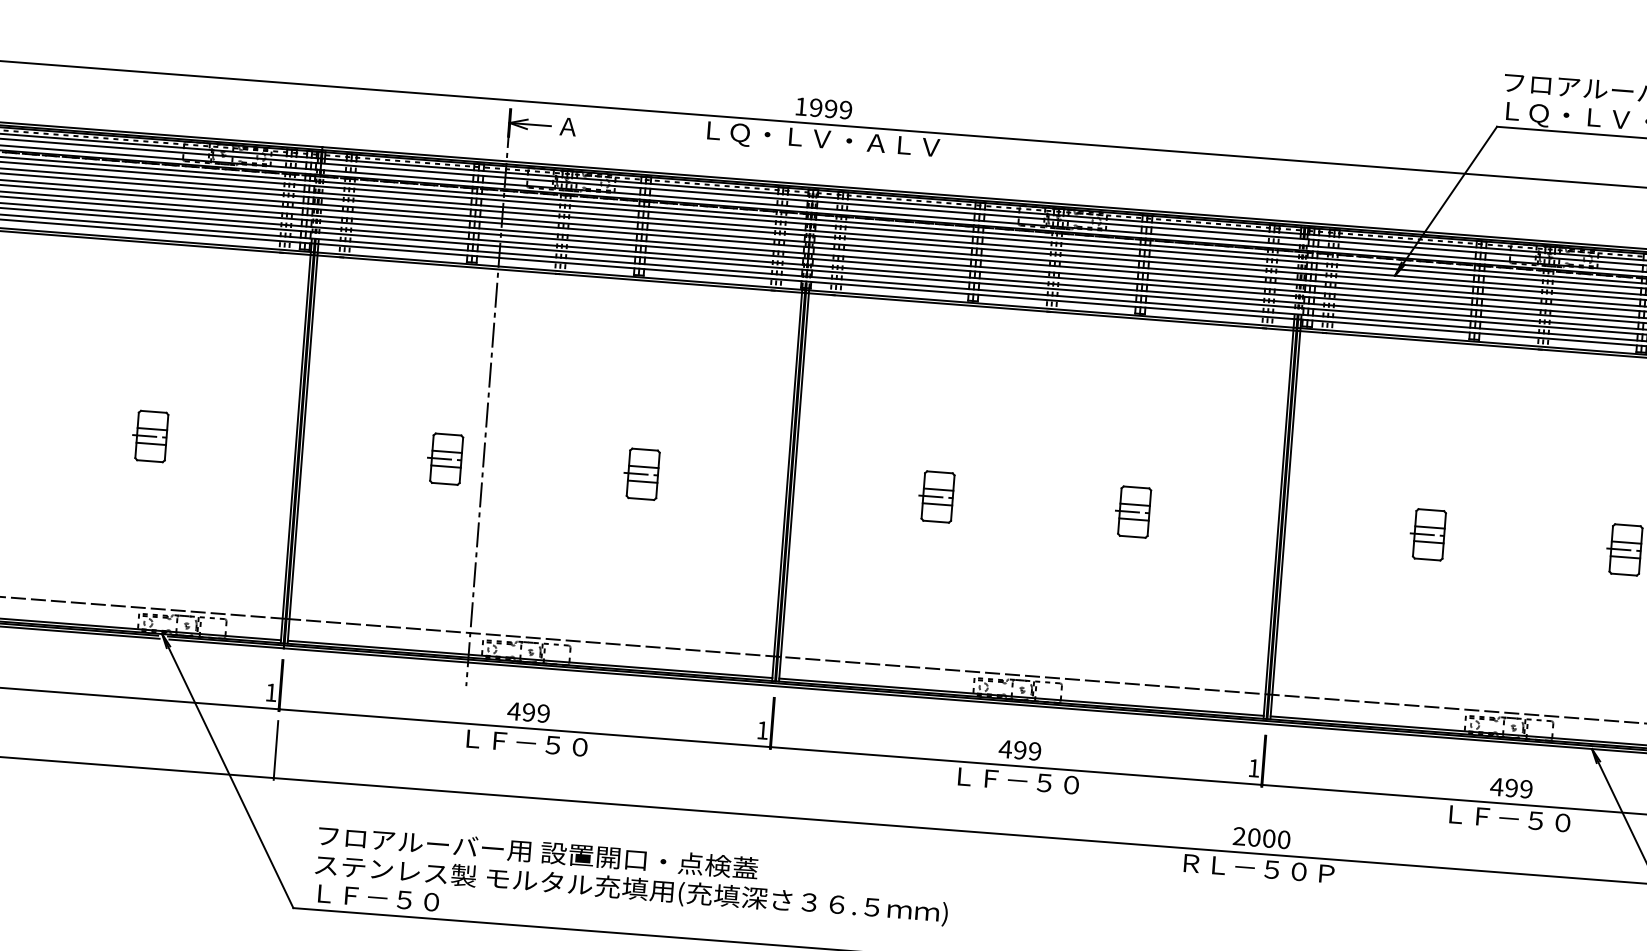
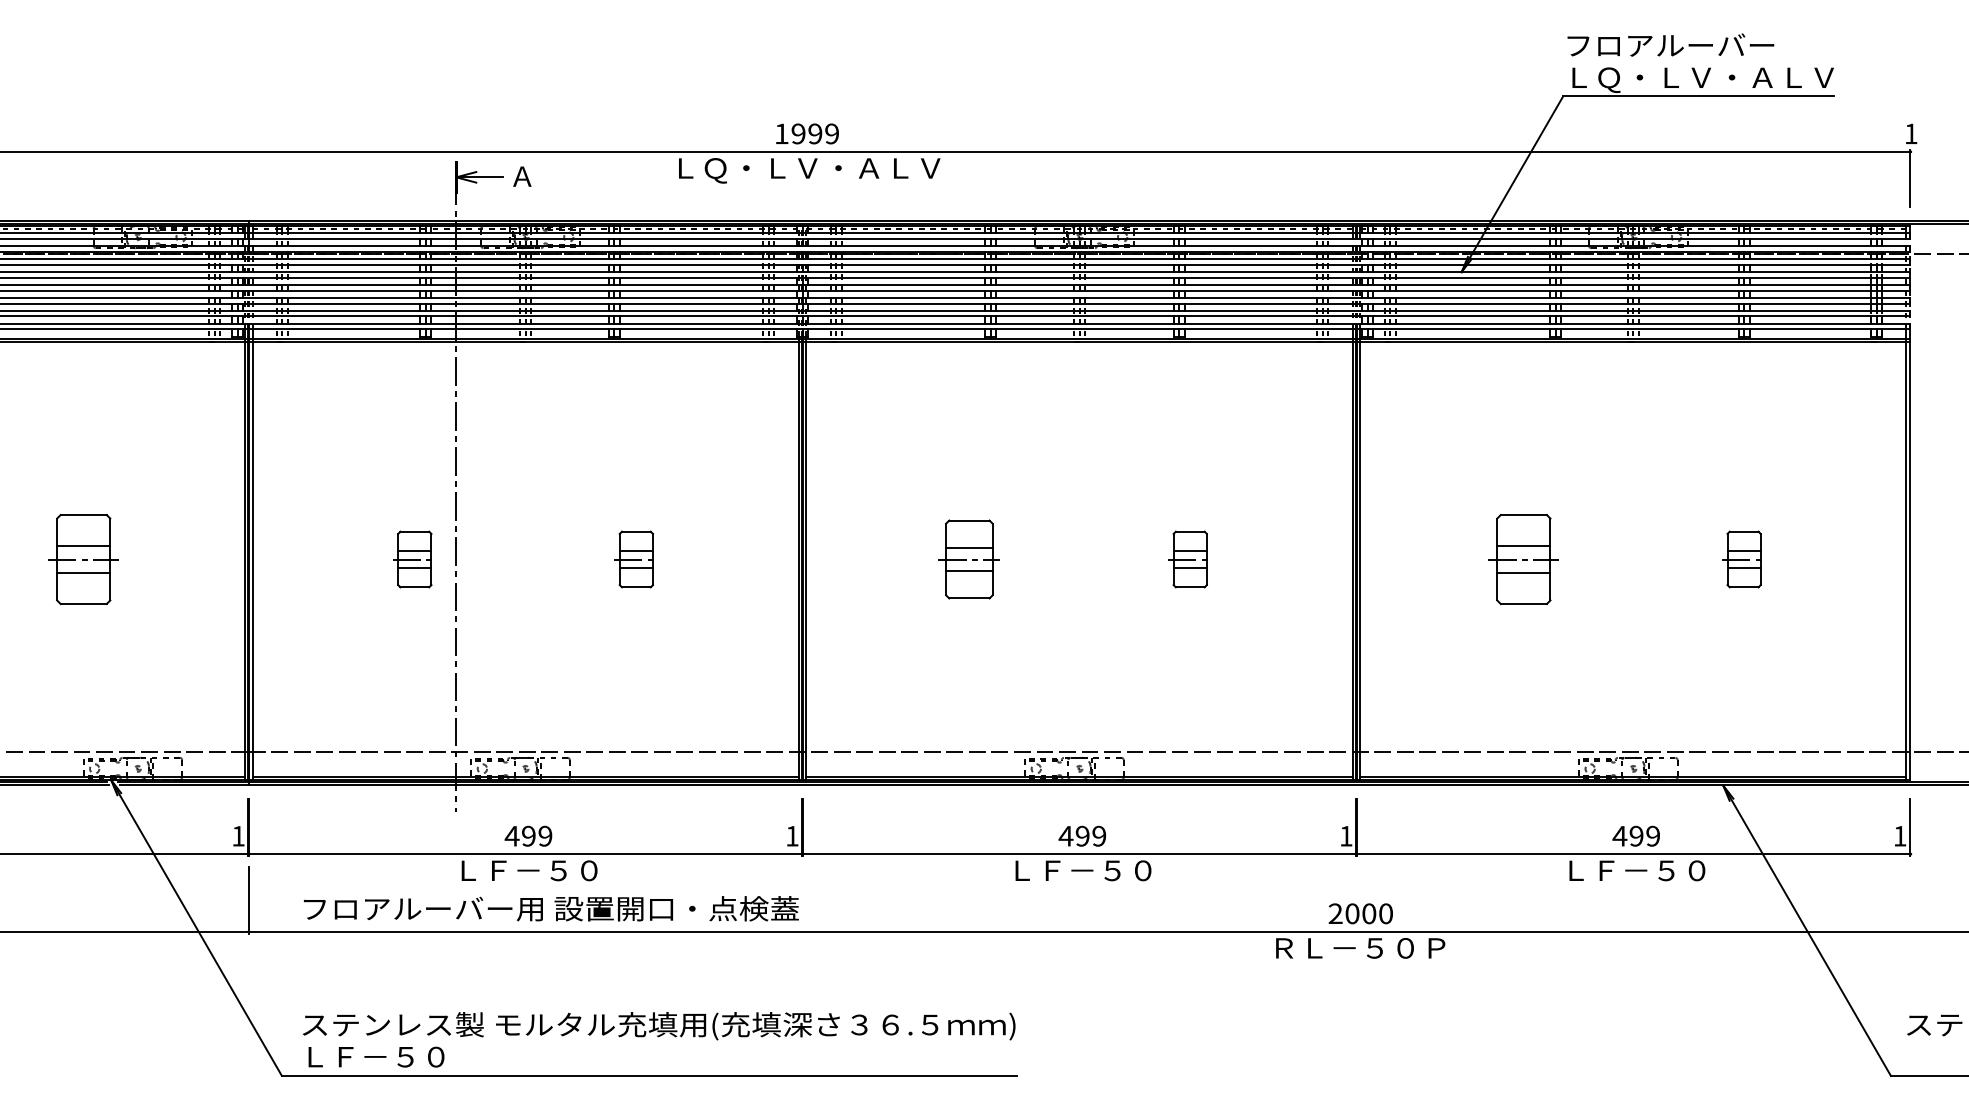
part: (150, 436) -> (80, 559), size x1.6
part: (936, 496) -> (966, 559), size x1.4
part: (1427, 534) -> (1520, 559), size x1.6
text: (538, 851) -> (551, 908), moved

